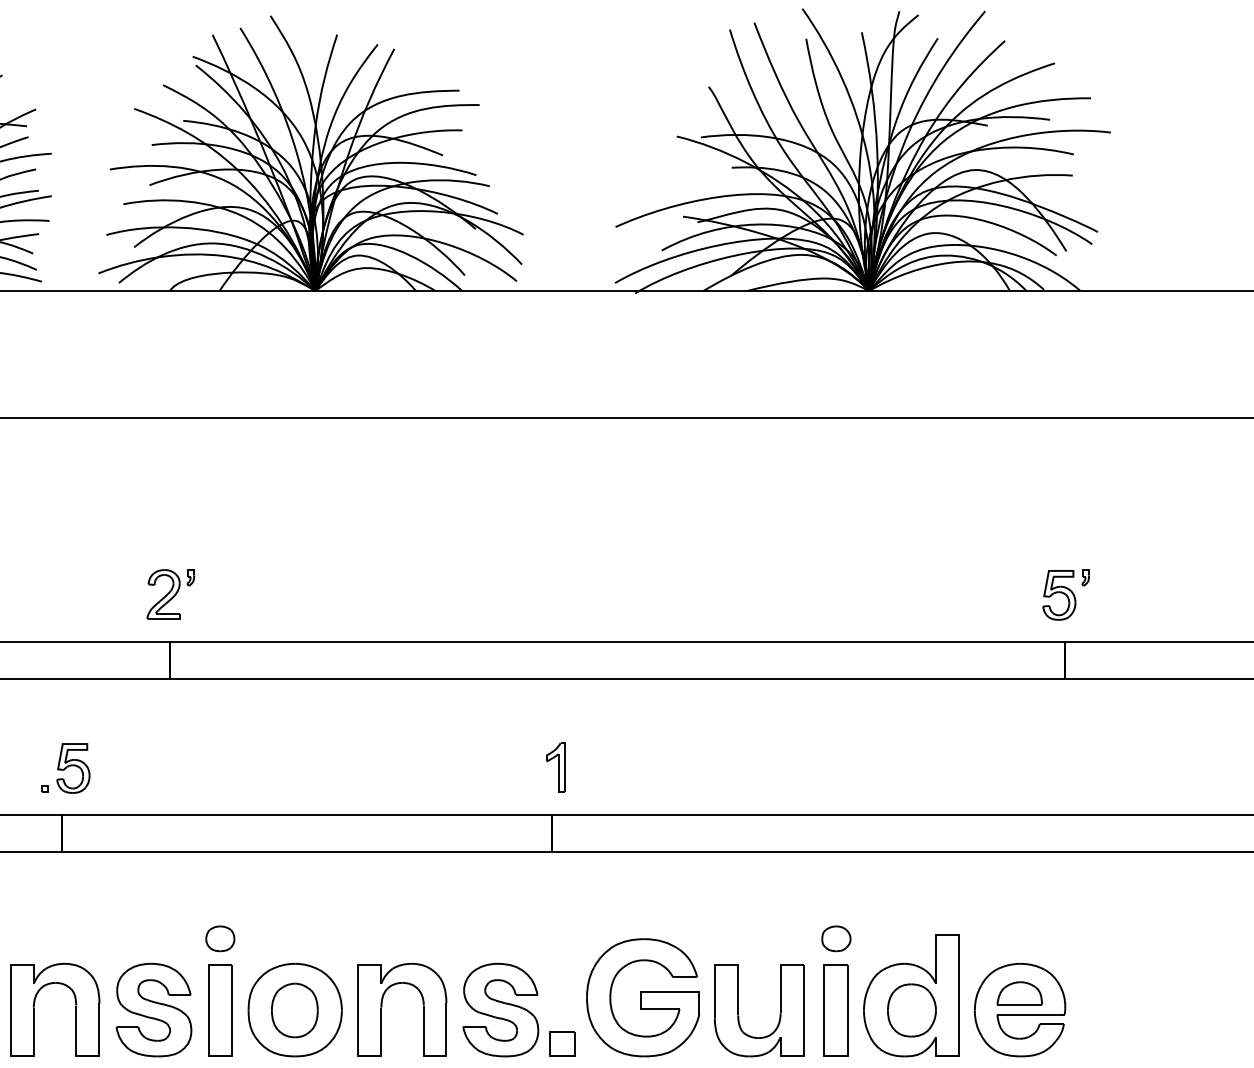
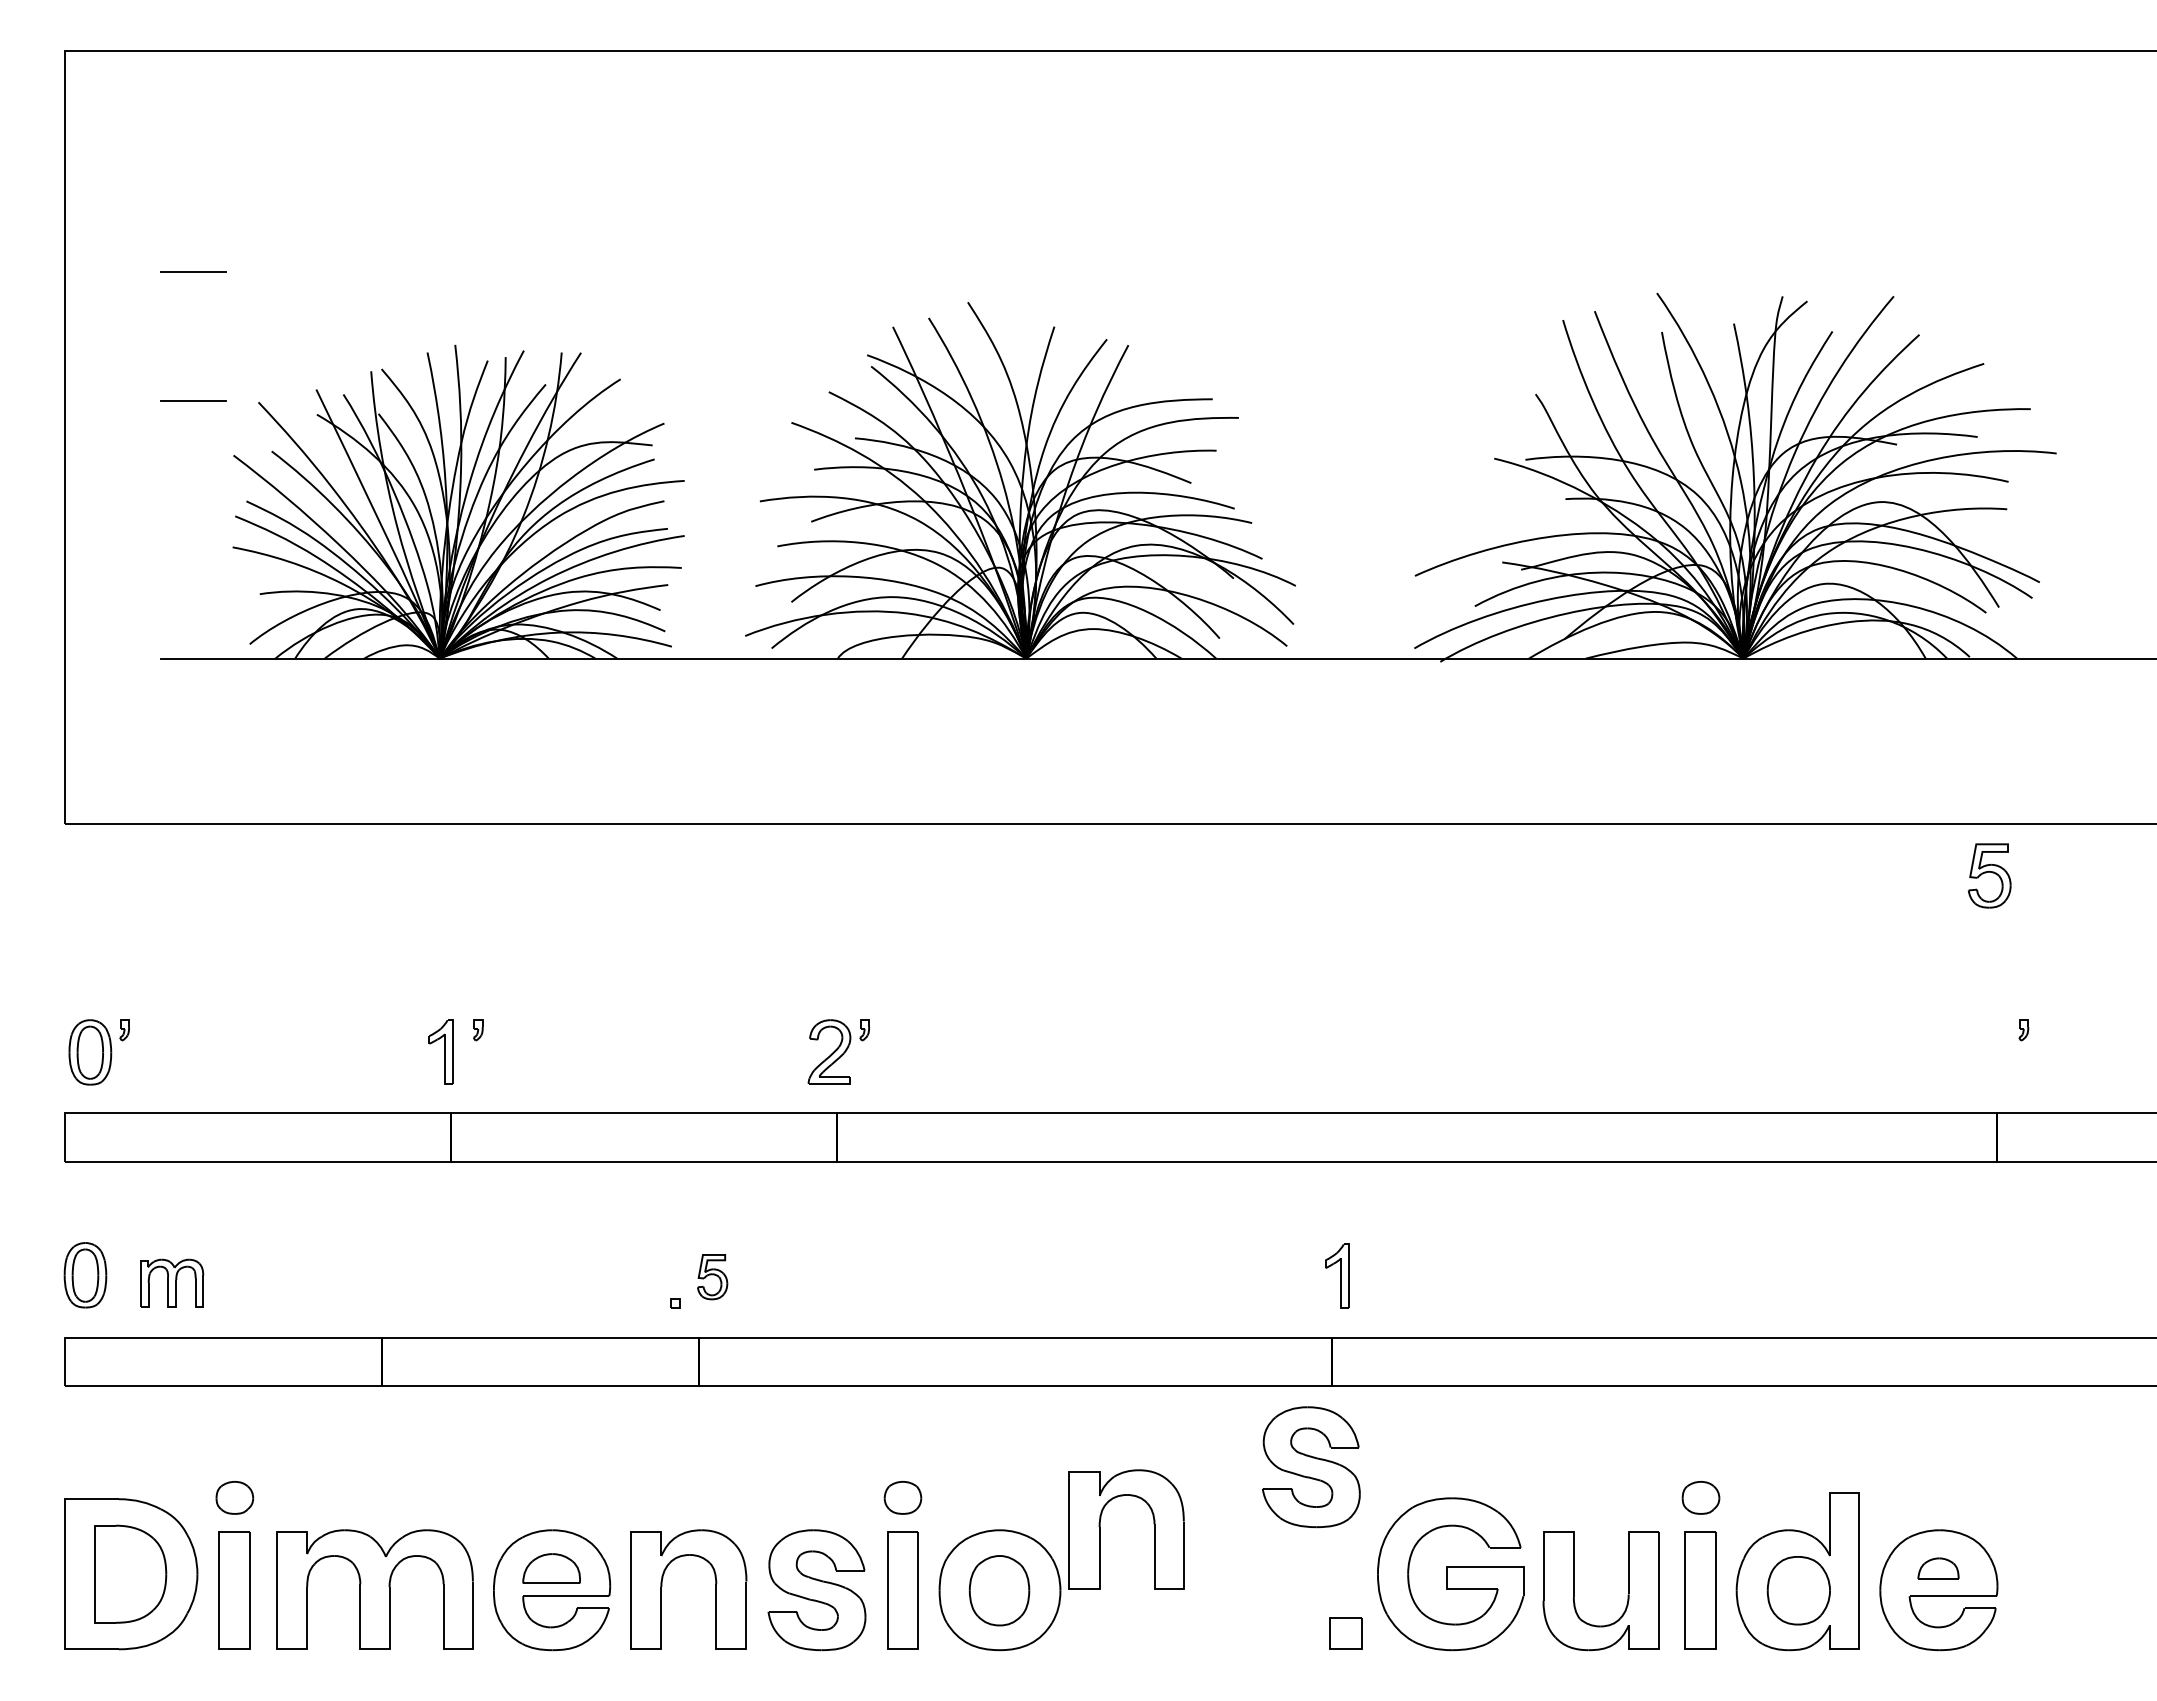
part: (1059, 594) -> (1989, 875), moved
part: (73, 767) -> (712, 1276), size x0.7
part: (1019, 993) -> (1938, 1568), size x0.7
part: (382, 1009) -> (1100, 1529), moved
part: (500, 1010) -> (1311, 1467), moved

